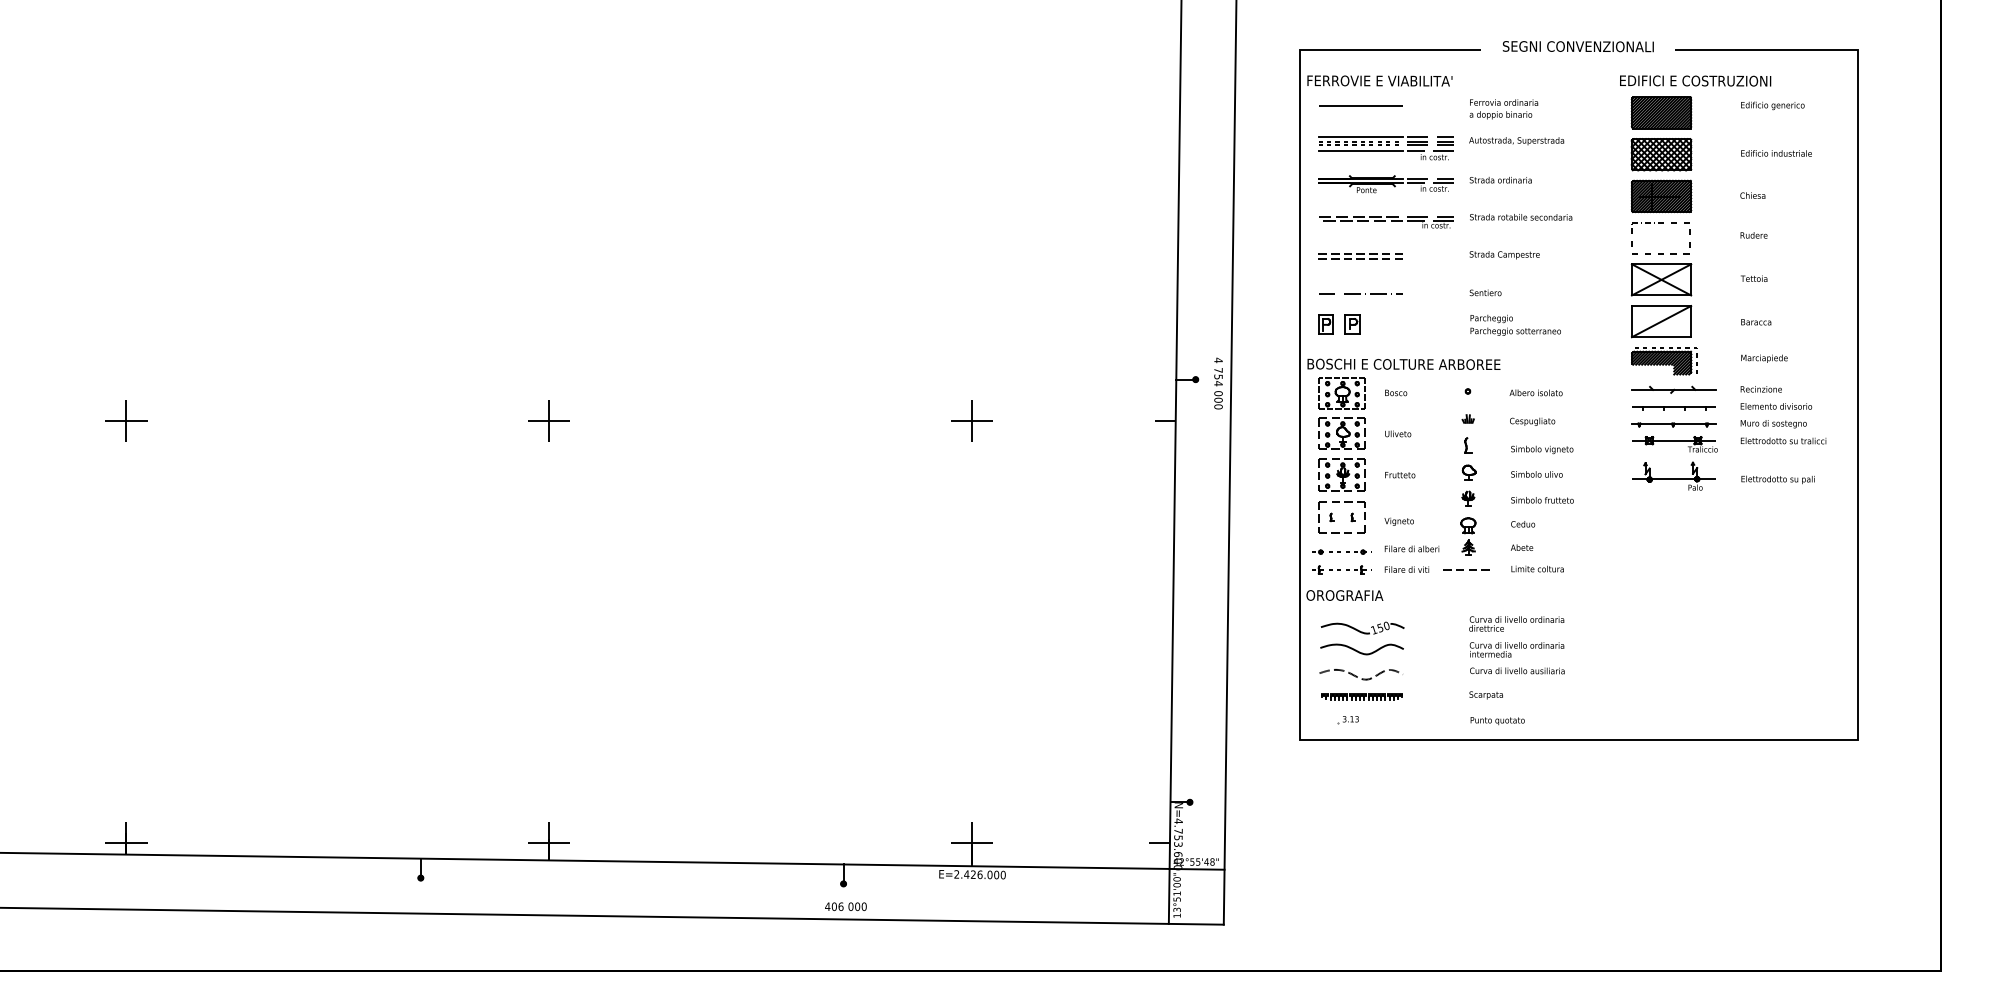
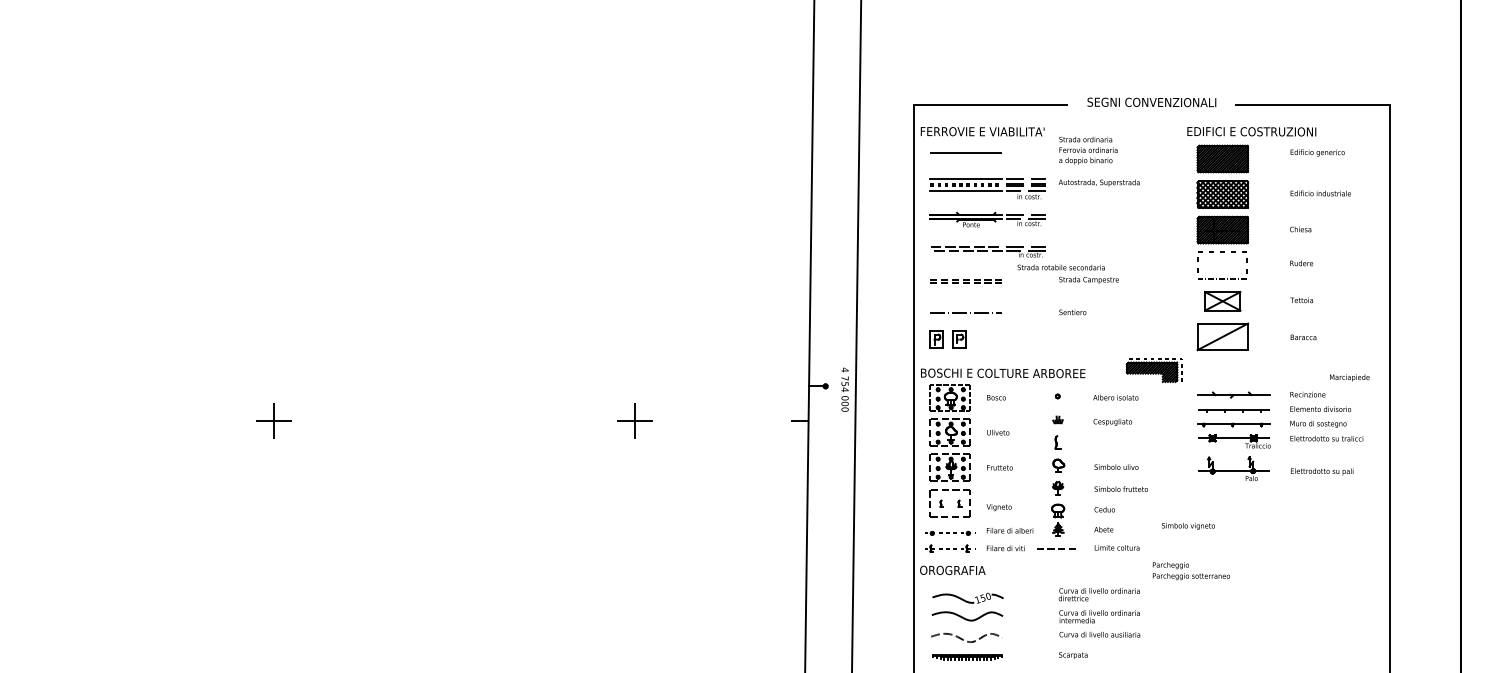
text: (1500, 180) -> (1085, 139), moved
text: (1521, 216) -> (1061, 266), moved
part: (1661, 279) -> (1222, 300), size x0.7
text: (1515, 324) -> (1191, 570), moved
text: (1764, 358) -> (1349, 377), moved
part: (1664, 361) -> (1154, 370), moved
text: (1542, 449) -> (1188, 526), moved

